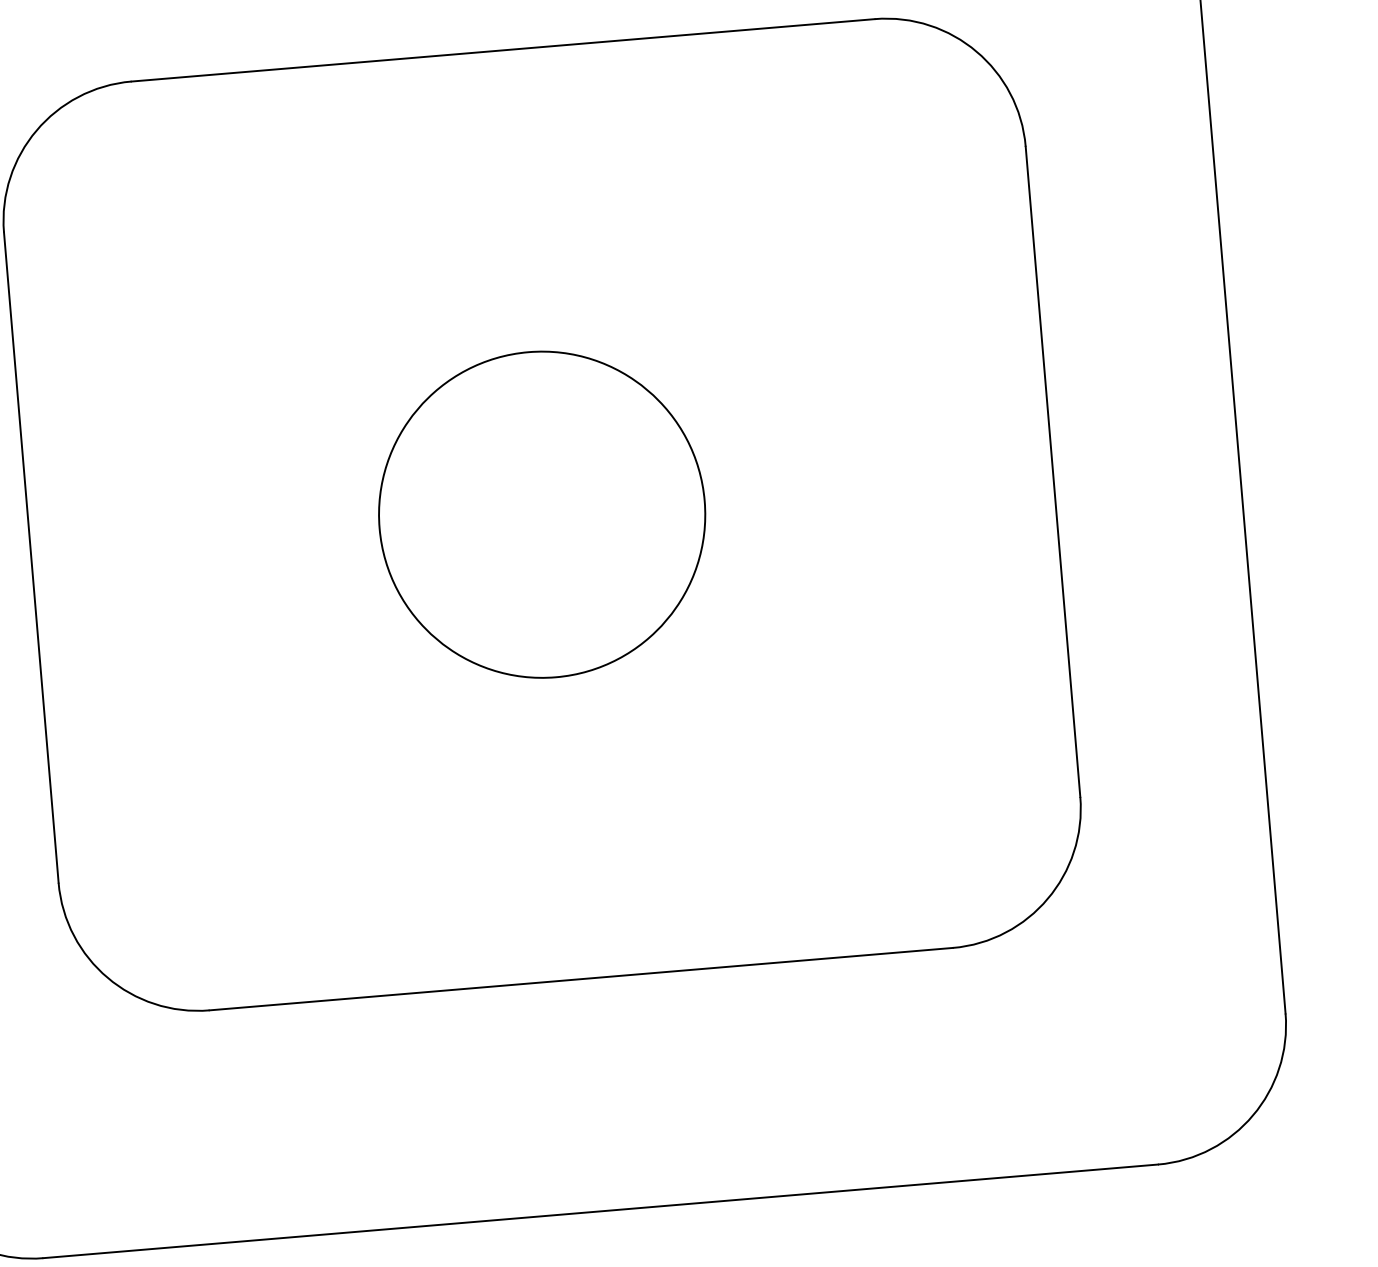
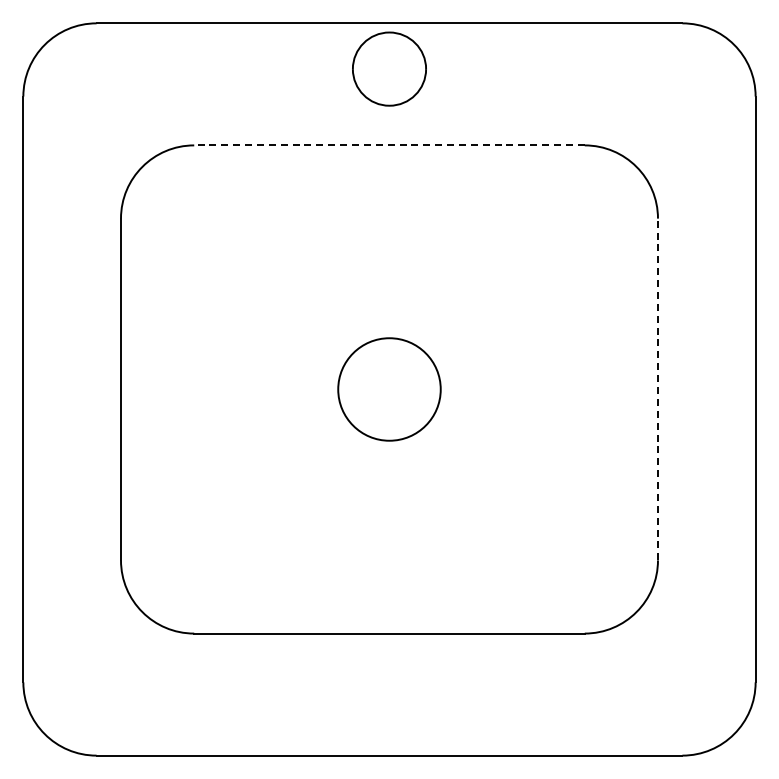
line: (503, 50) -> (389, 145), solid -> dashed
line: (1052, 471) -> (657, 389), solid -> dashed
circle: (542, 514) -> (389, 389), size x0.6

